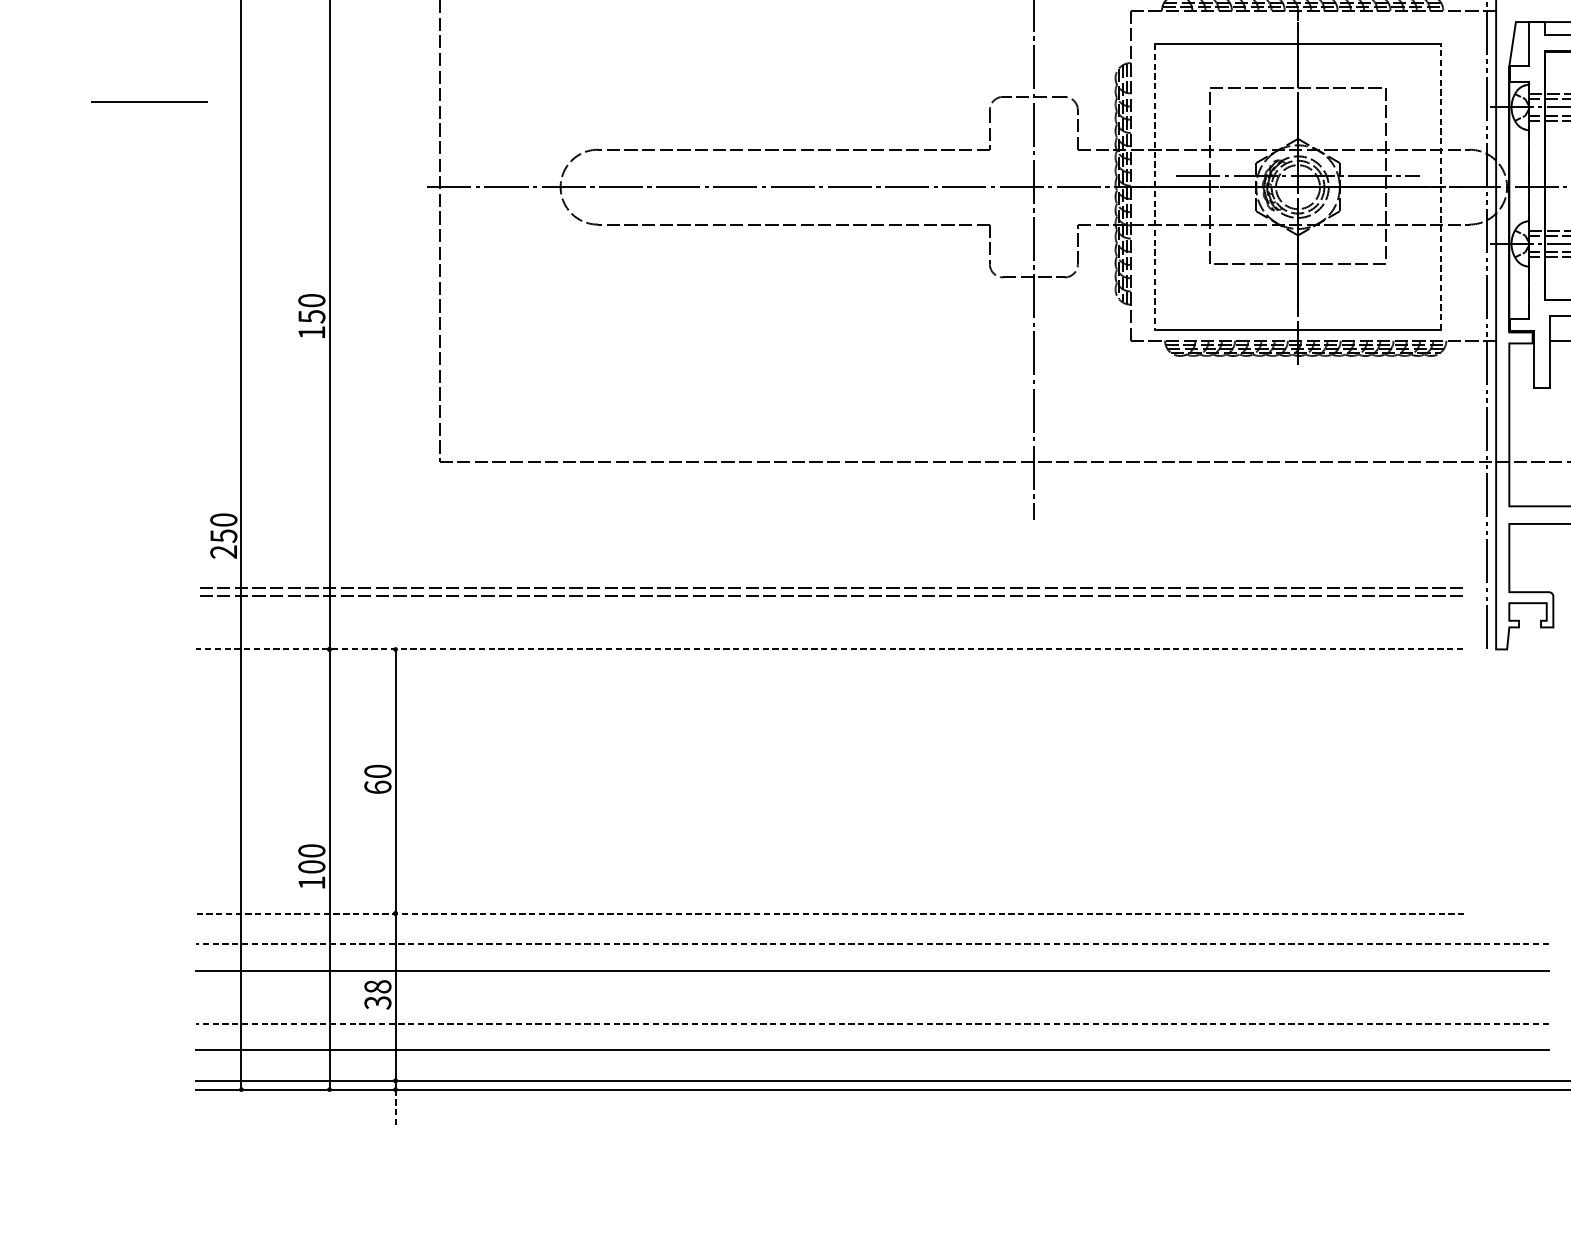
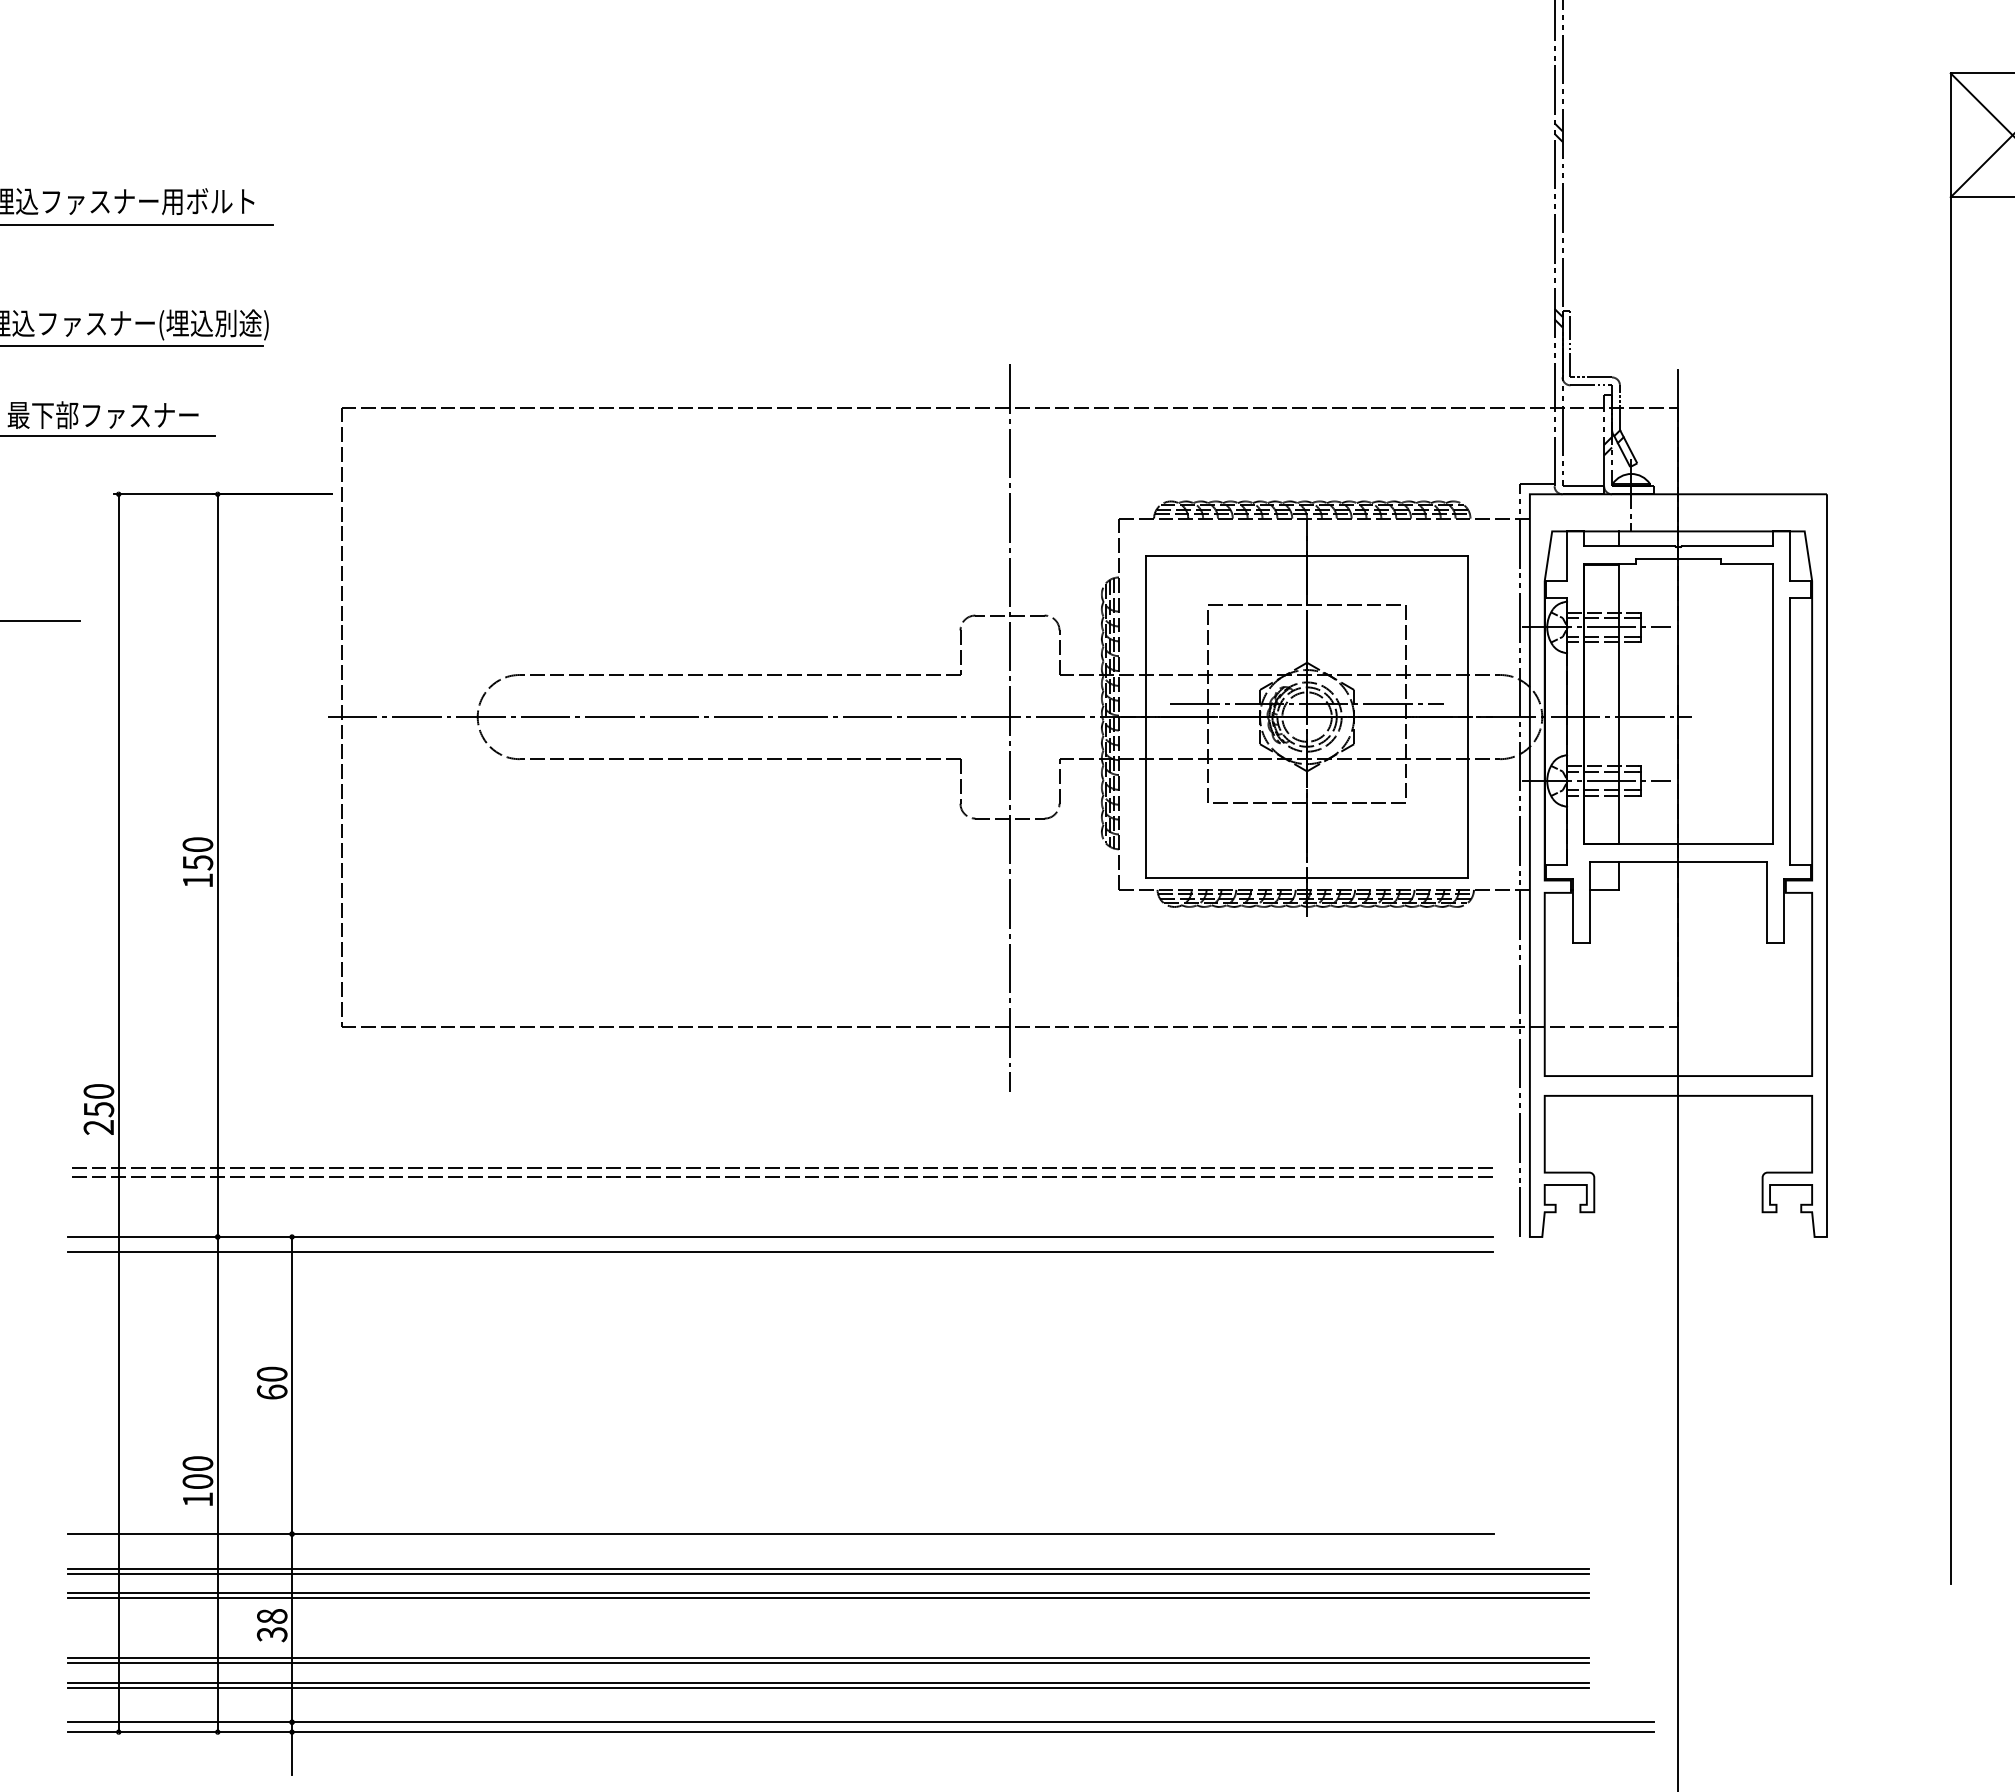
line: (1155, 187) -> (1146, 717), dashed -> solid
line: (1441, 187) -> (1468, 717), dashed -> solid
line: (828, 648) -> (779, 1236), dashed -> solid
line: (828, 662) -> (779, 1251), added
line: (829, 913) -> (780, 1534), dashed -> solid
line: (872, 944) -> (828, 1568), dashed -> solid
line: (872, 948) -> (828, 1573), added
line: (872, 966) -> (828, 1593), added
line: (872, 1023) -> (828, 1657), dashed -> solid
line: (872, 1027) -> (828, 1662), added
line: (872, 1045) -> (828, 1682), added
line: (395, 1108) -> (292, 1753), dashed -> solid

